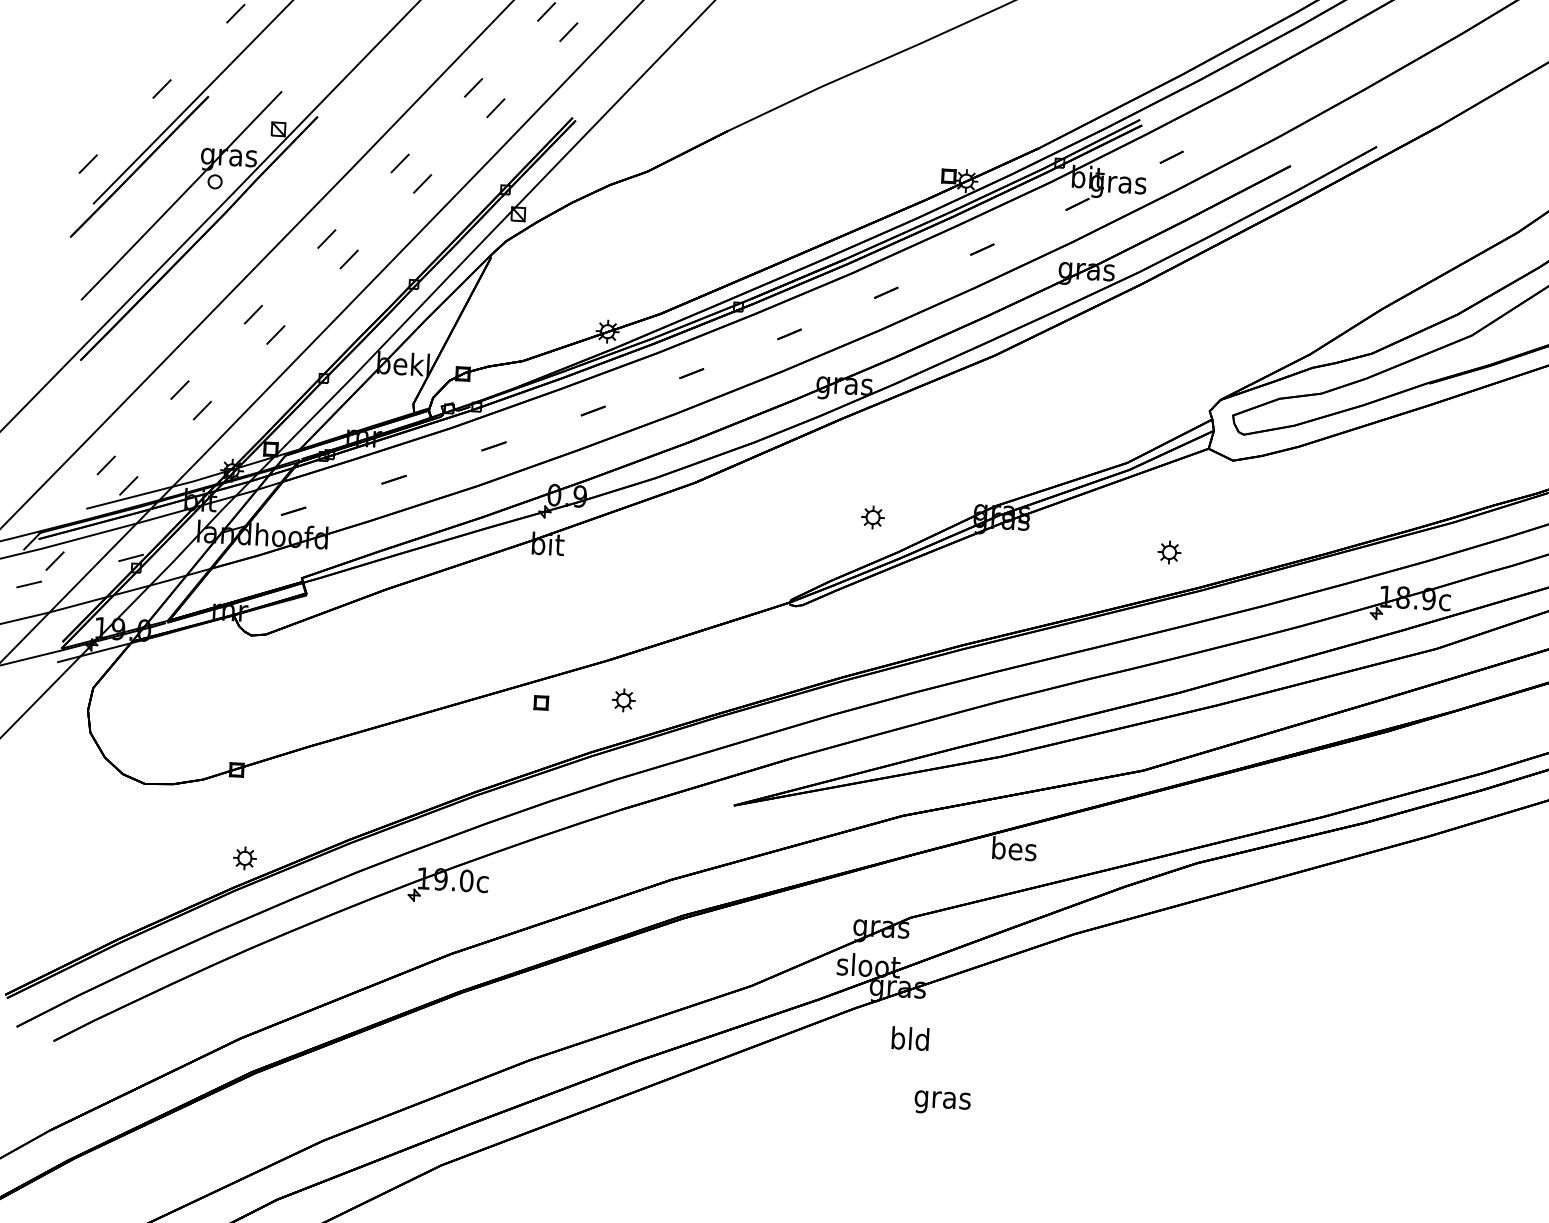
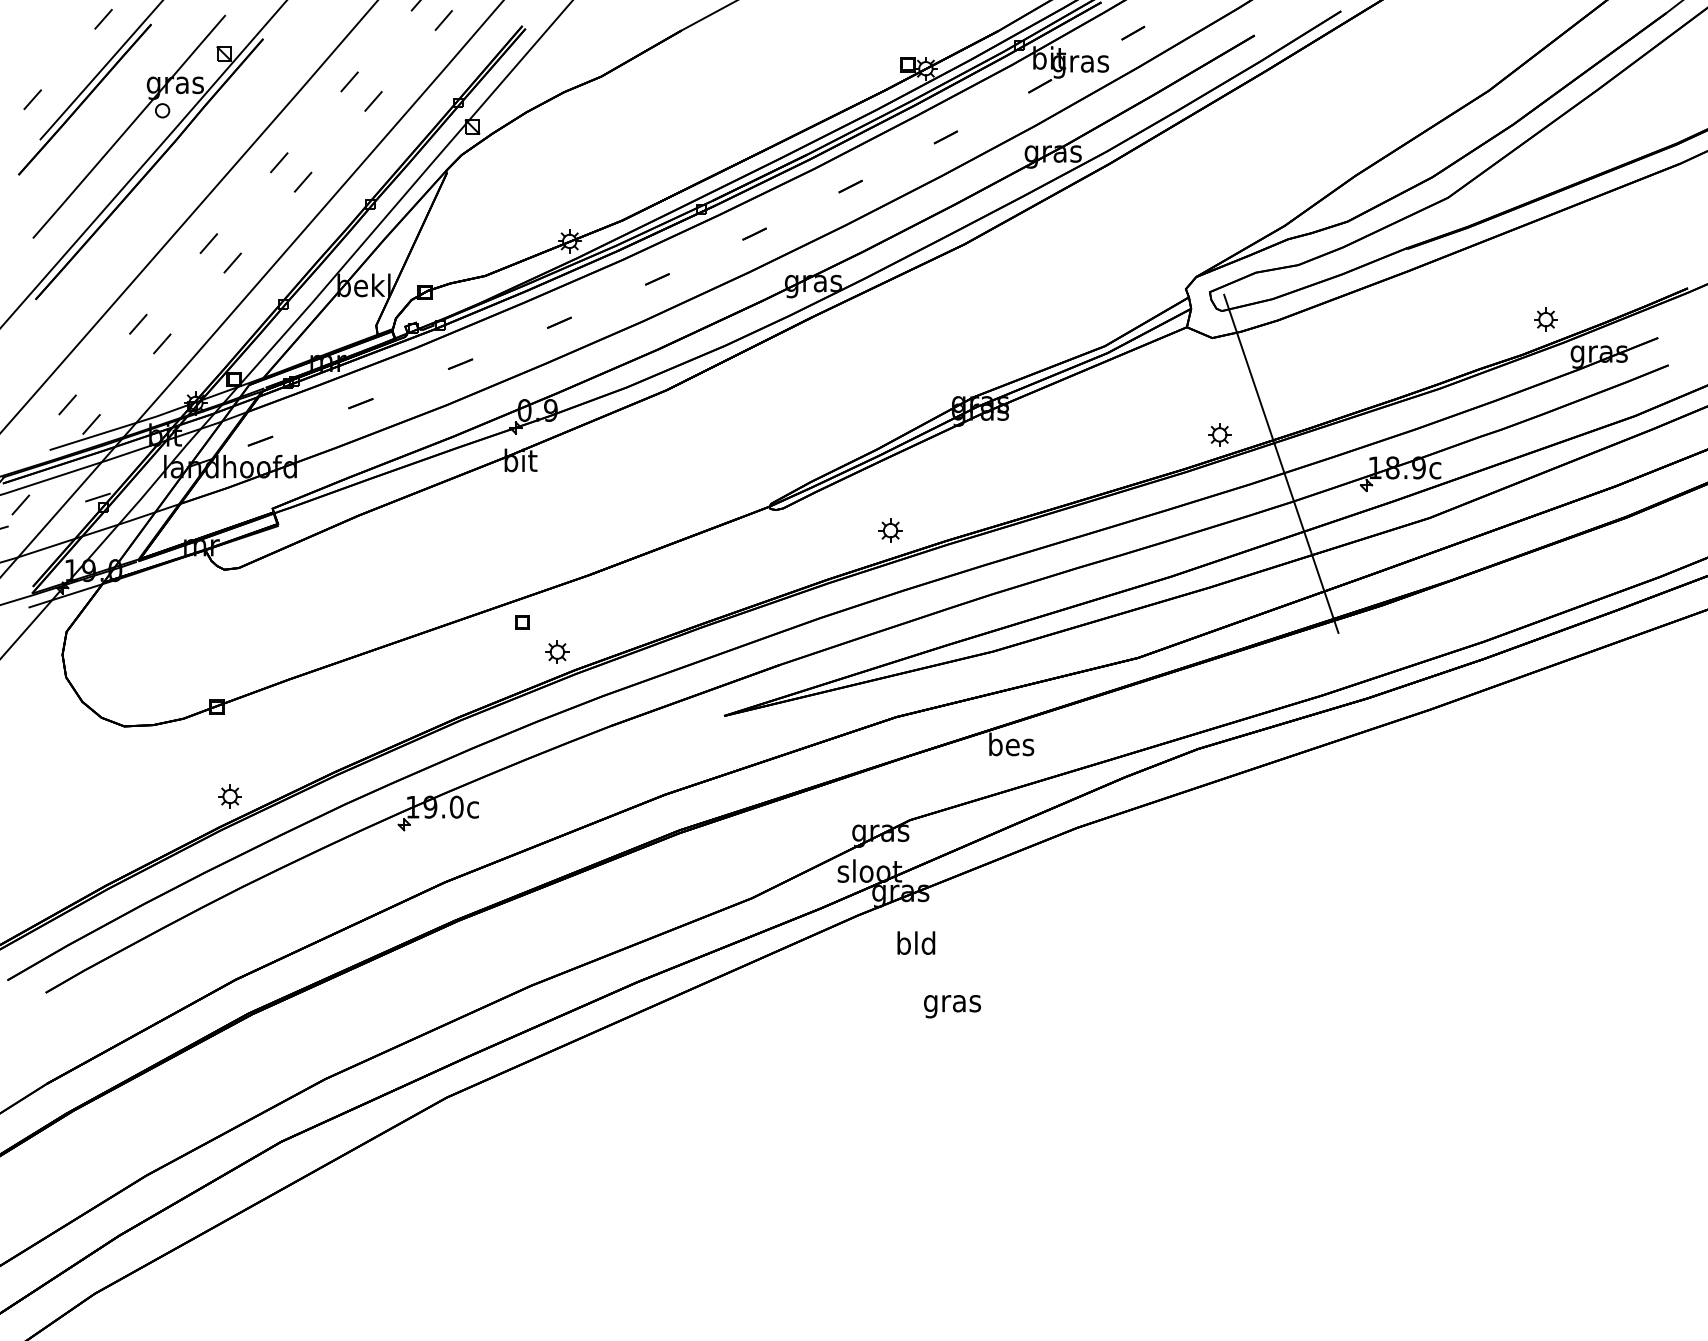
part: (872, 517) -> (890, 530), moved
part: (1169, 552) -> (1219, 434), moved
line: (1294, 587) -> (1281, 463), added
part: (623, 699) -> (557, 651), moved

